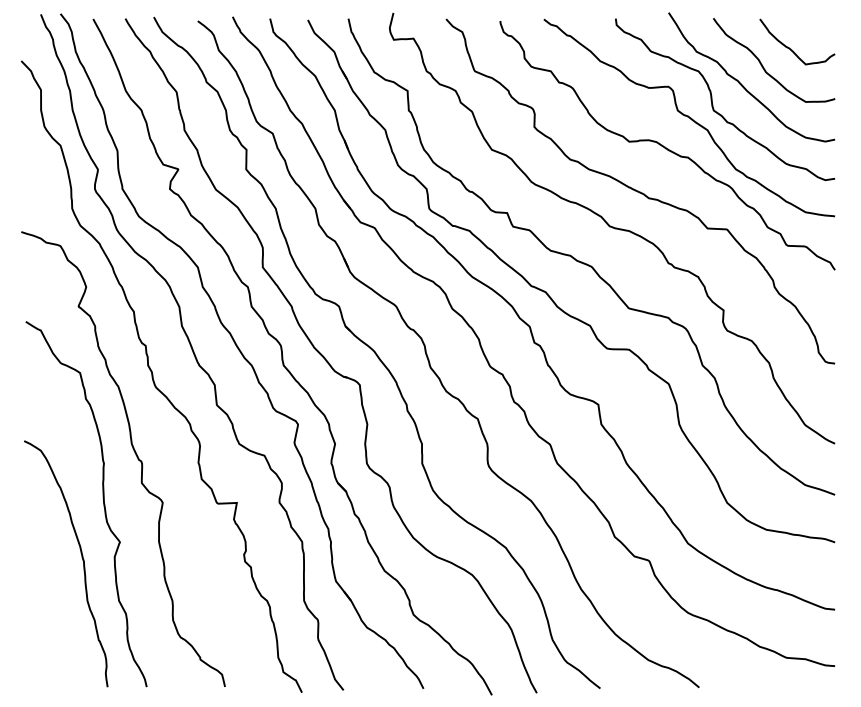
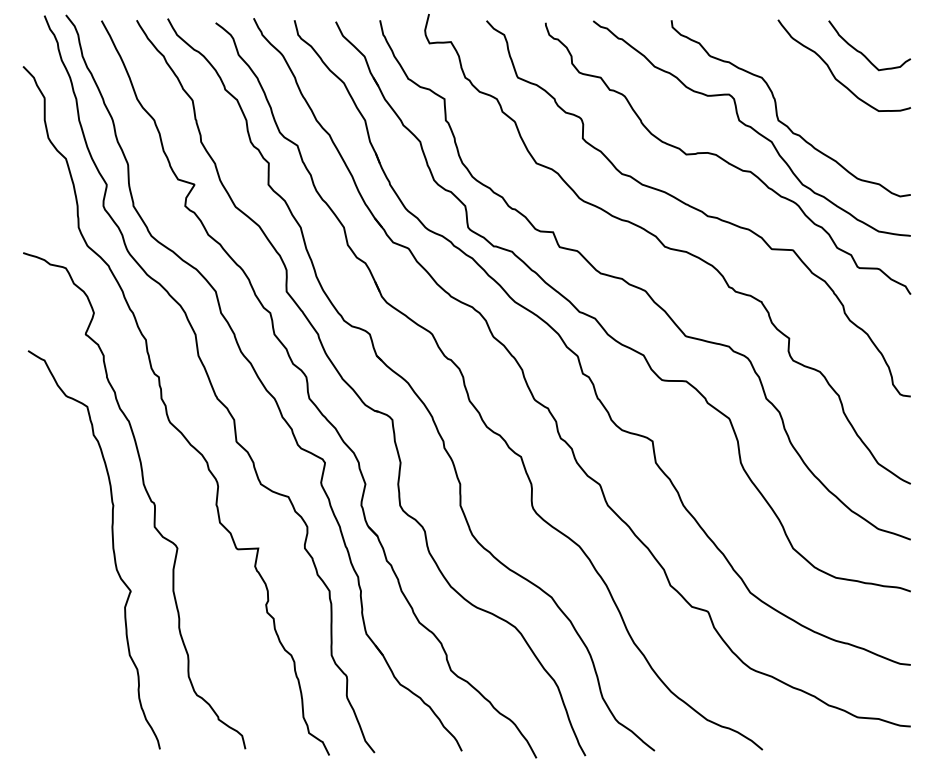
curve: (742, 83) -> (809, 91), removed
curve: (82, 559) -> (89, 610), removed

